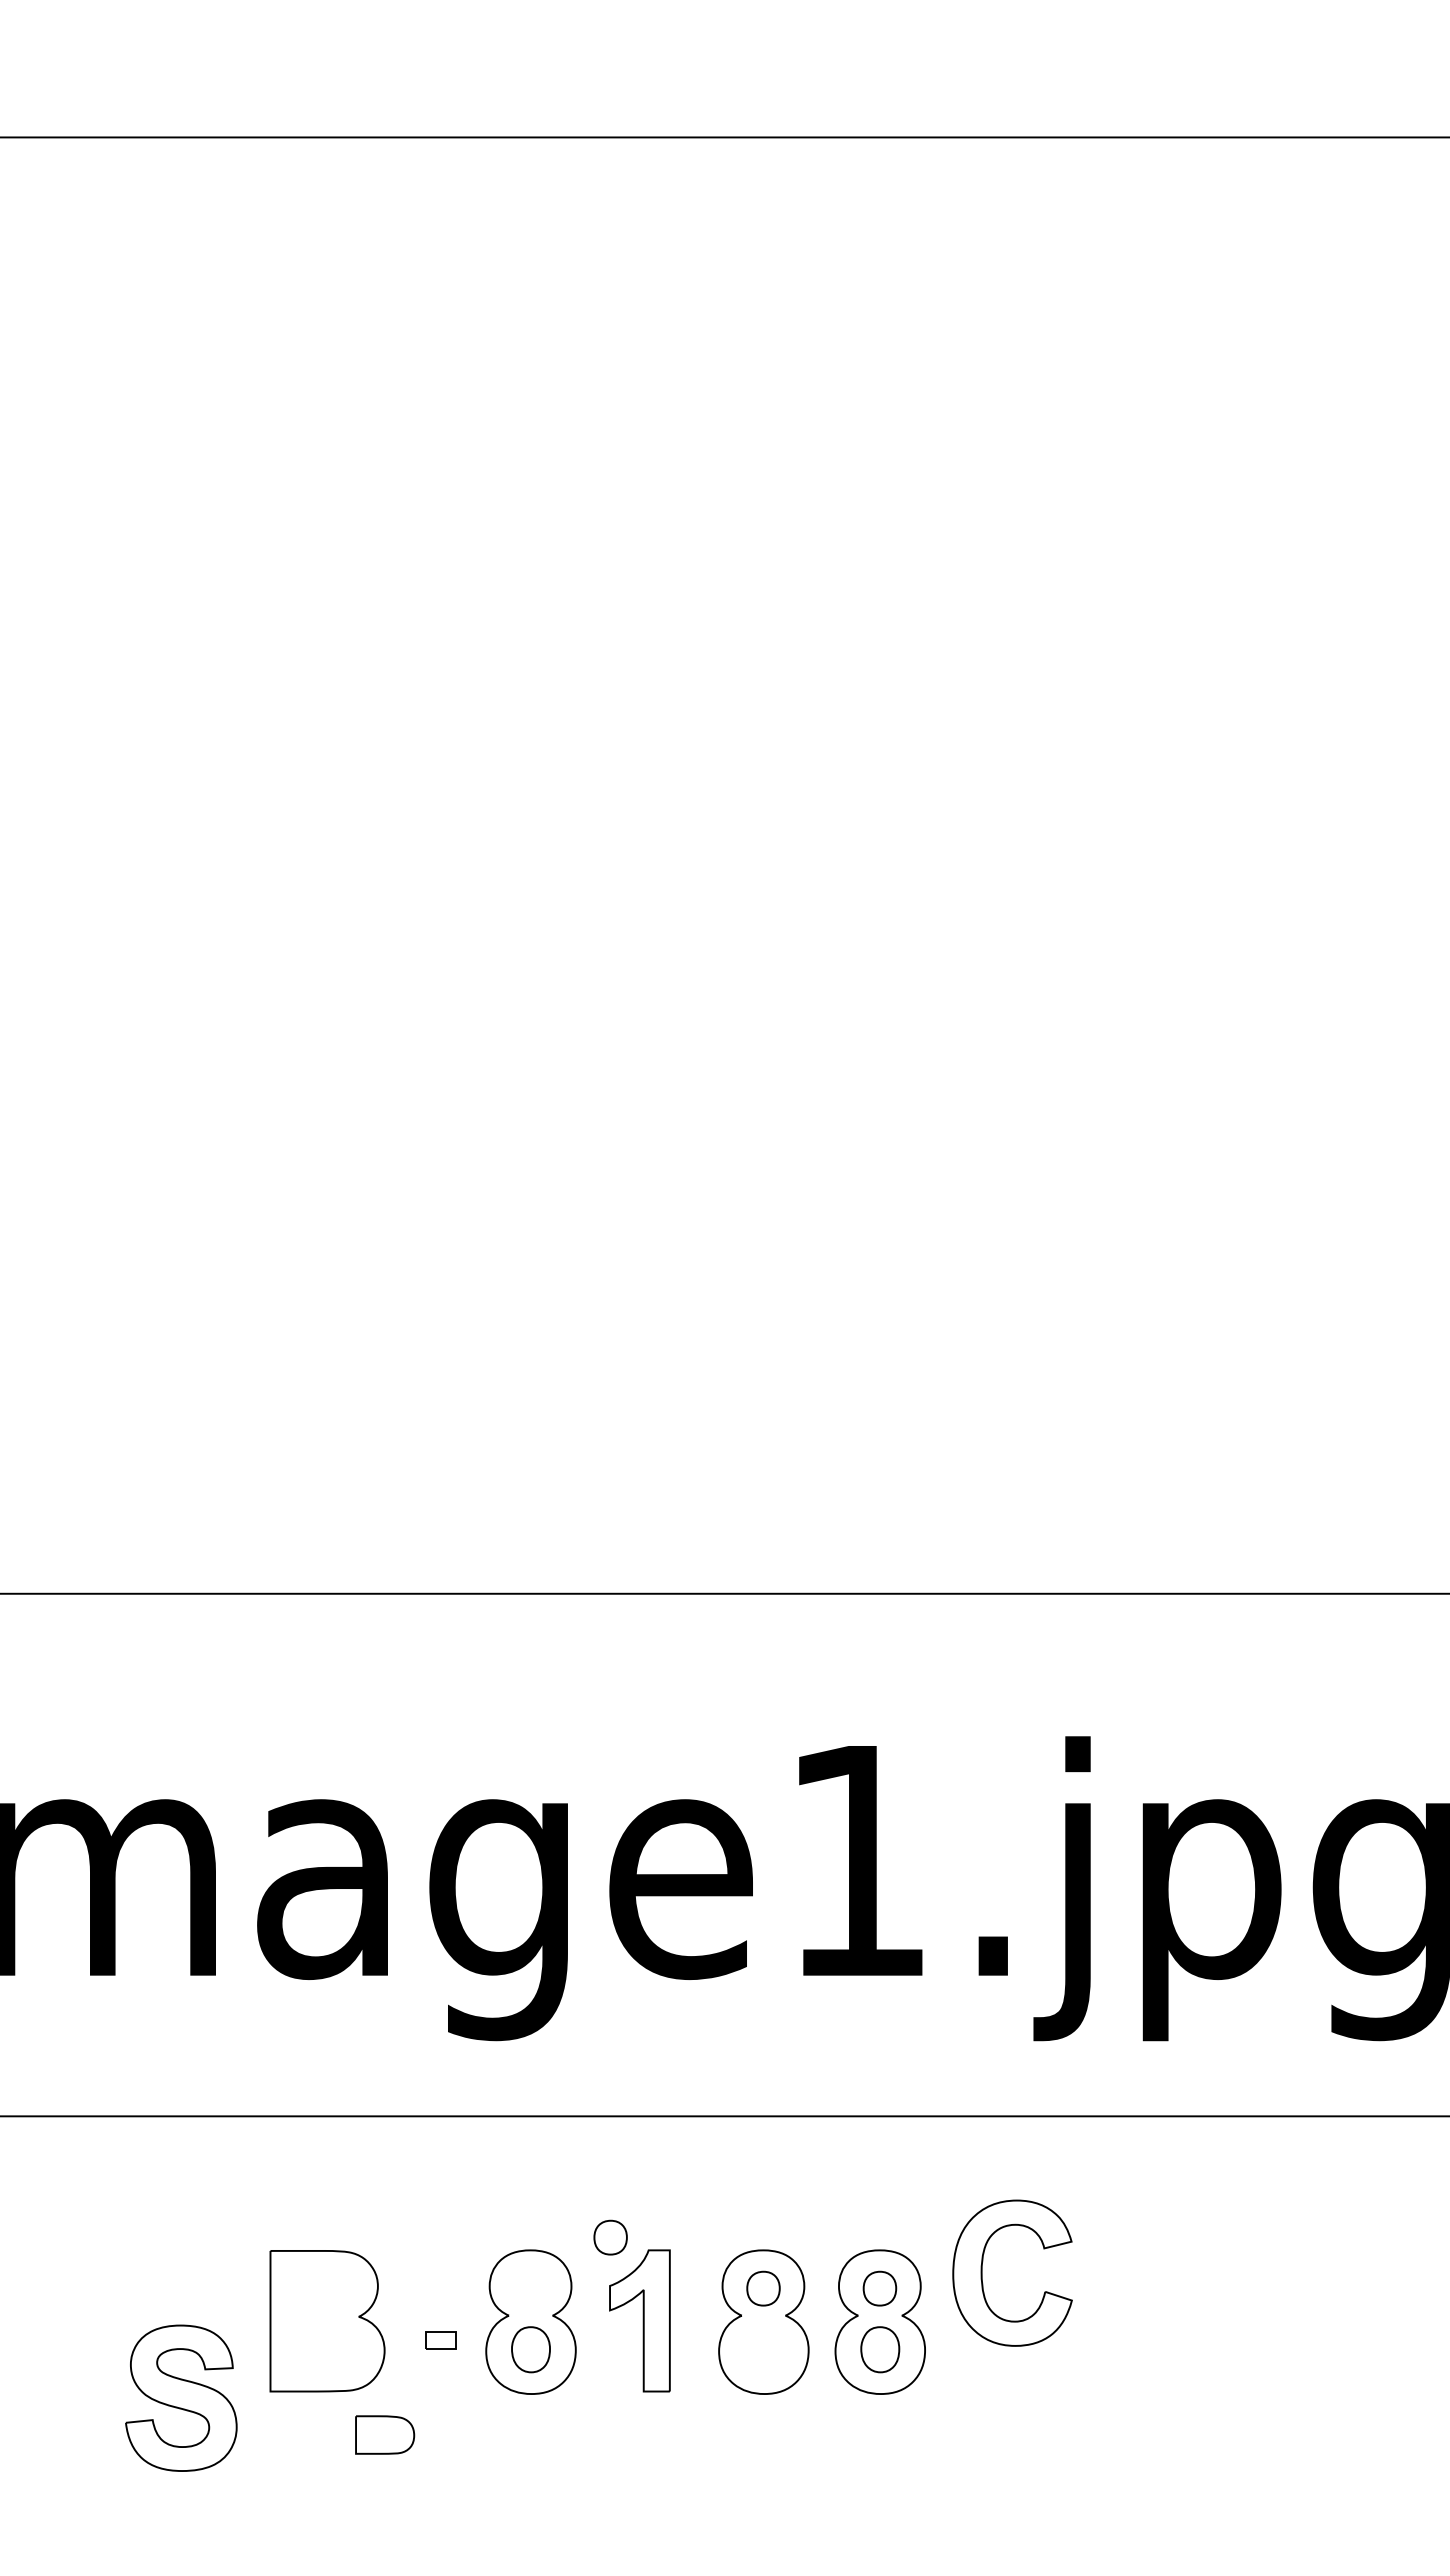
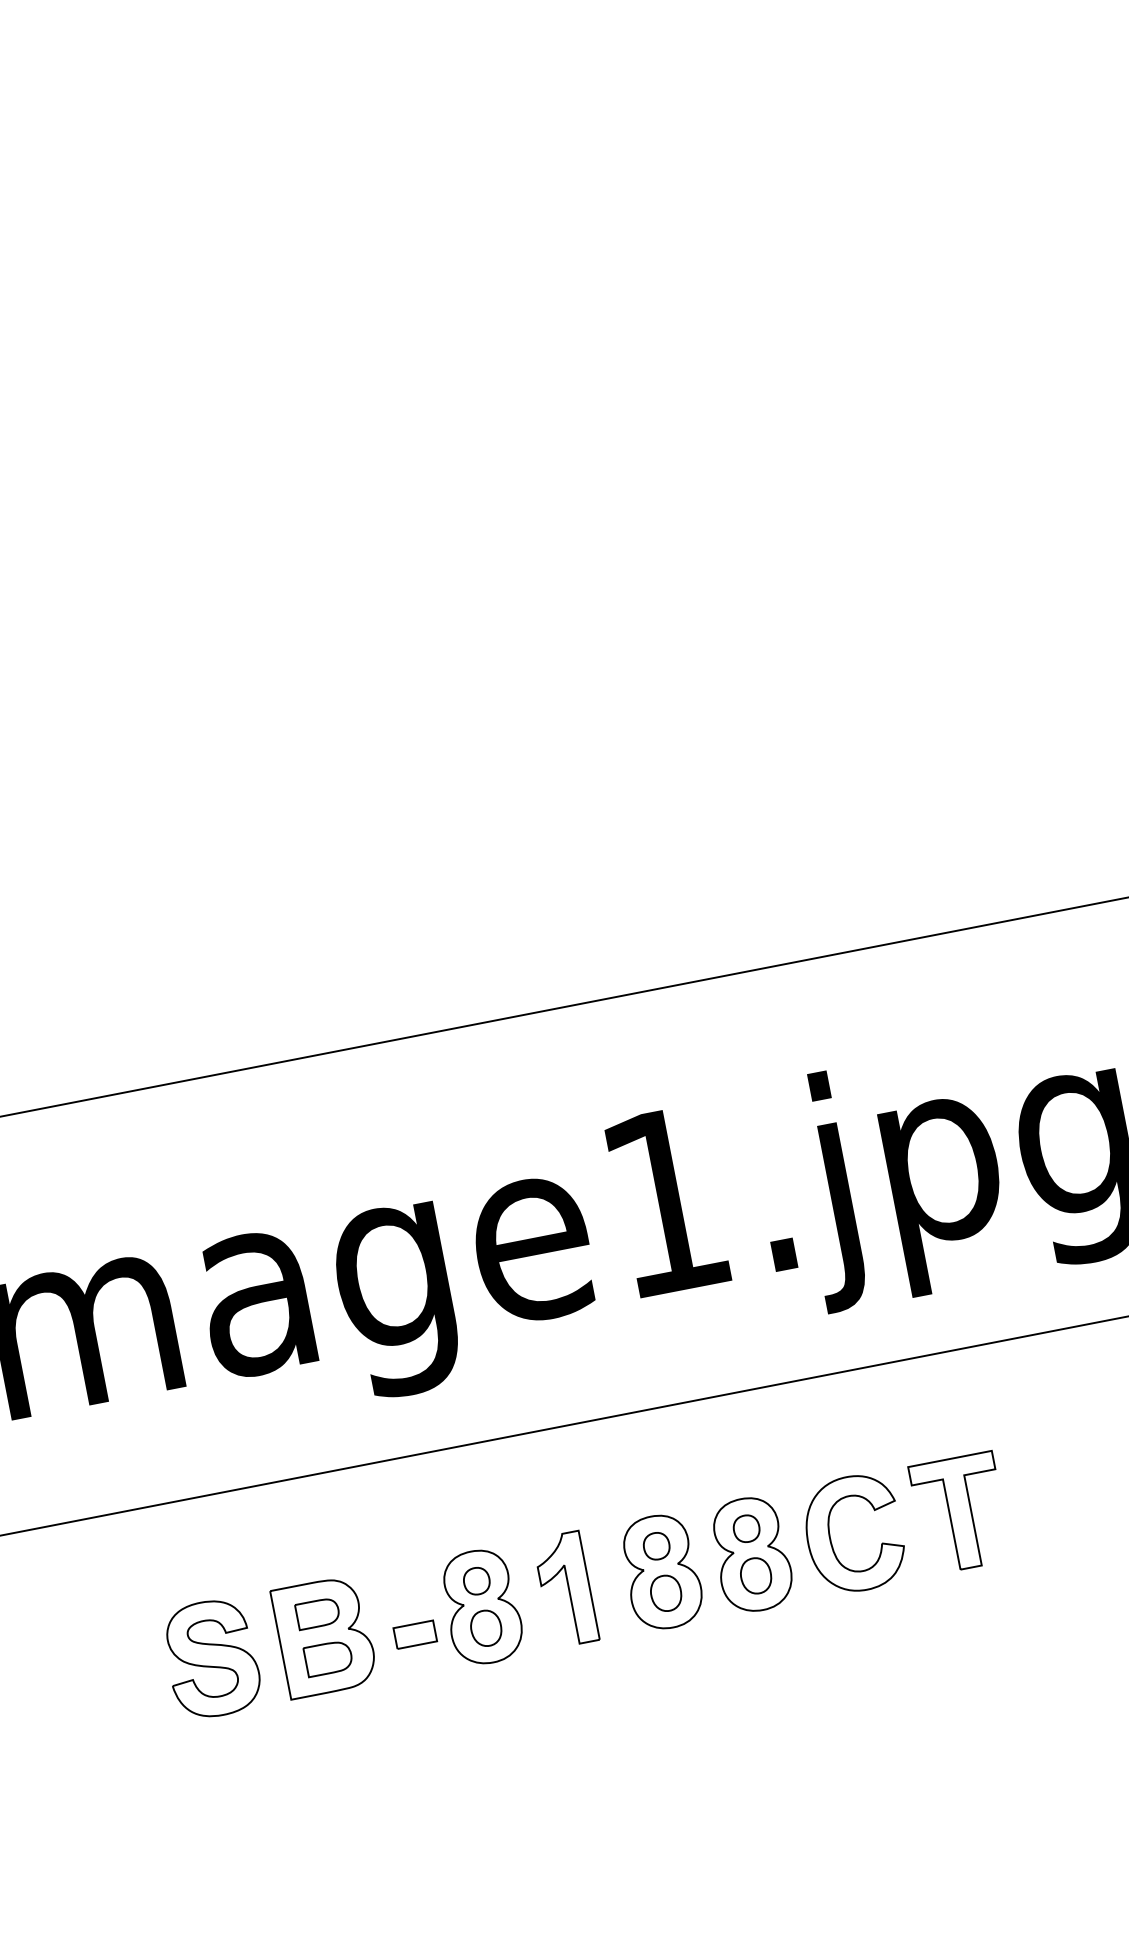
part: (610, 2237) -> (476, 1581), moved
part: (982, 2272) -> (830, 1537), moved
part: (324, 2290) -> (317, 1613), added
part: (1150, 2321) -> (960, 1513), added
part: (440, 2340) -> (414, 1634), size x1.67
part: (763, 2349) -> (665, 1593), added
part: (181, 2397) -> (211, 1658), moved
part: (385, 2434) -> (328, 1657), moved

